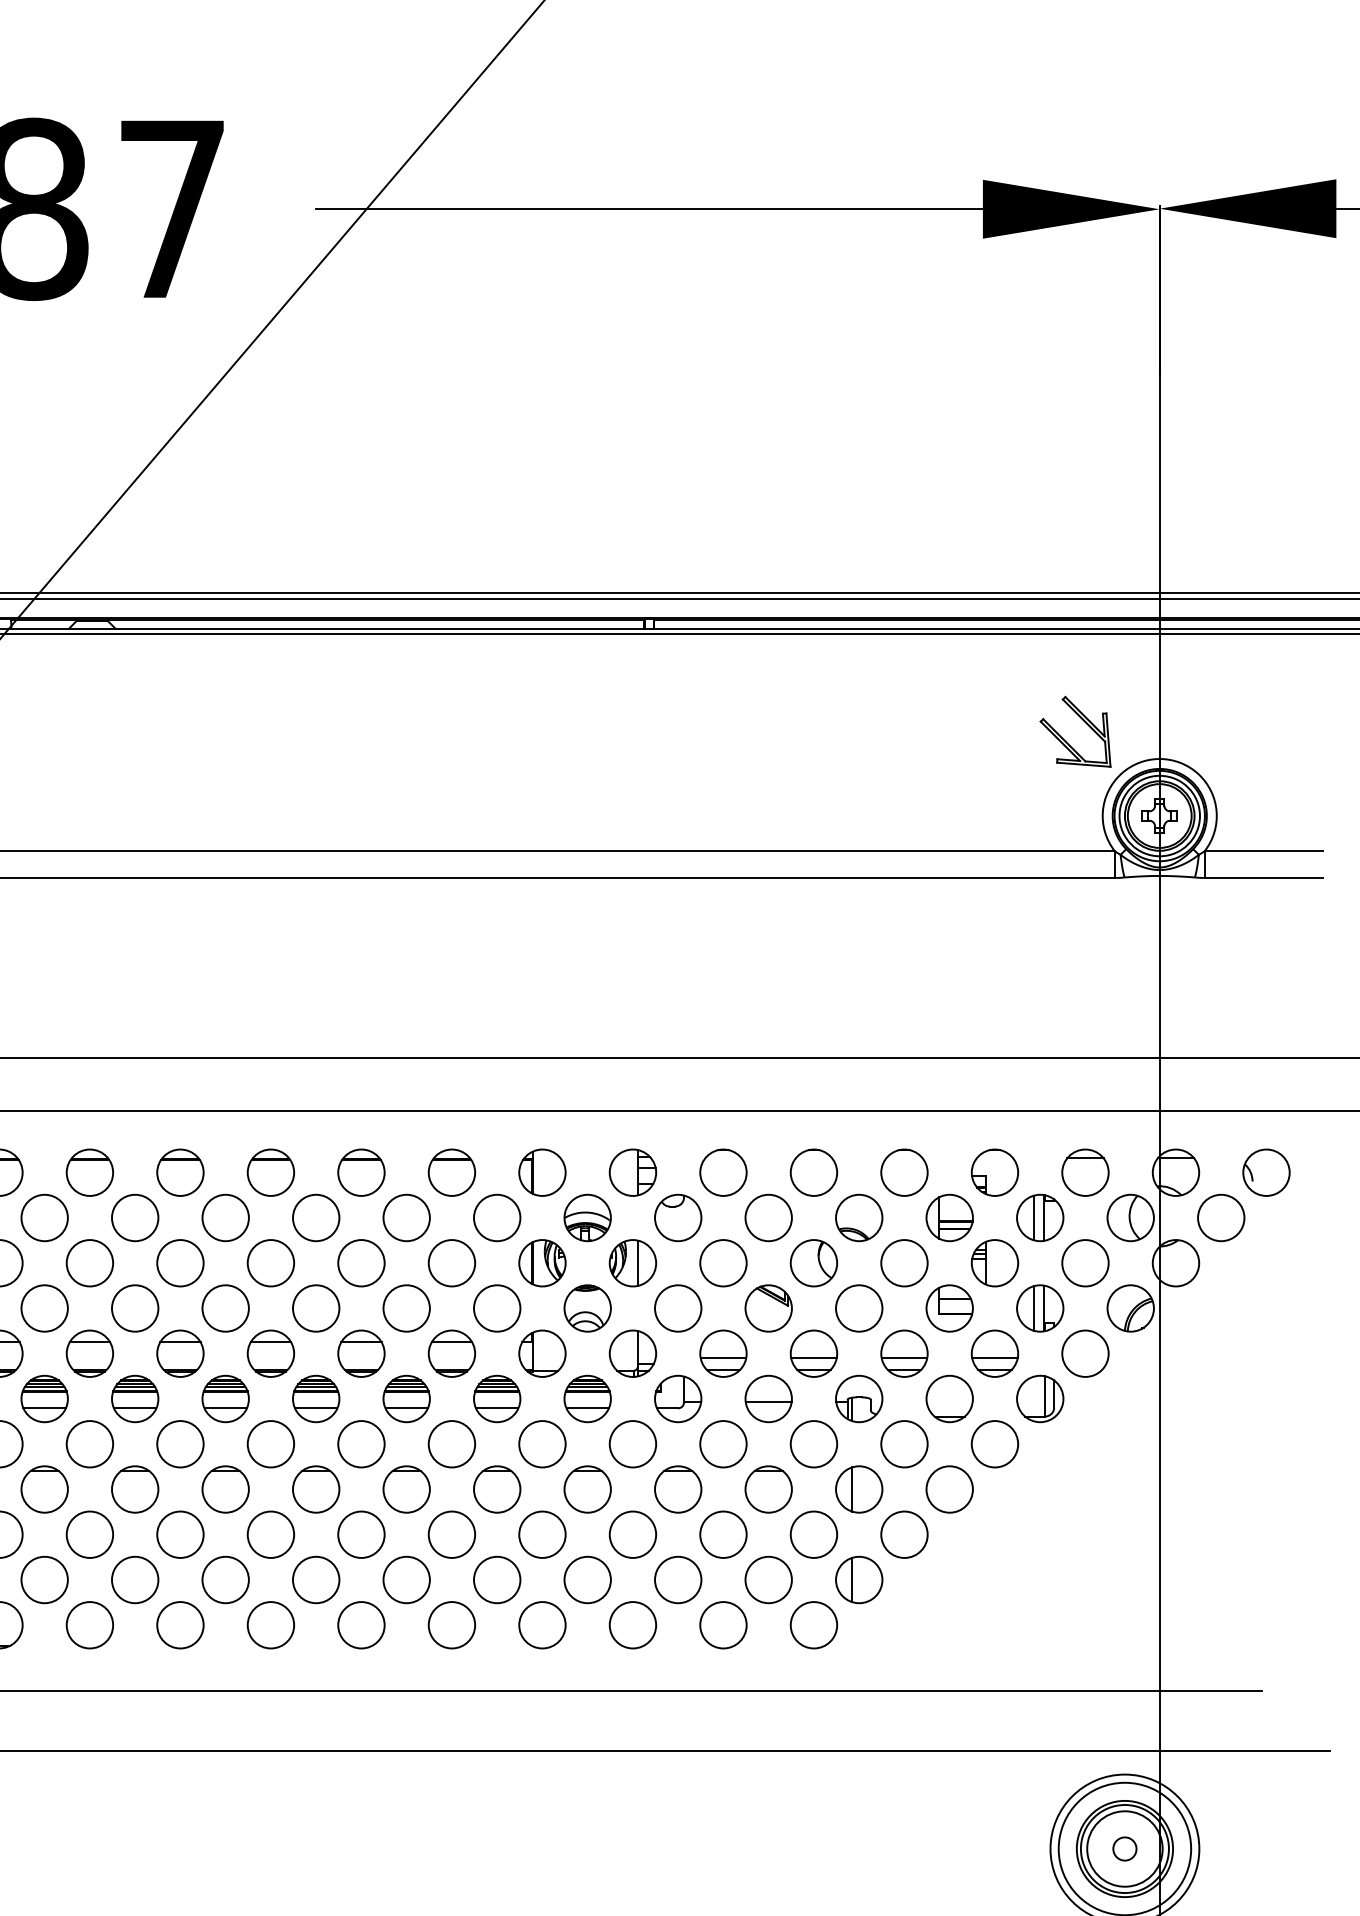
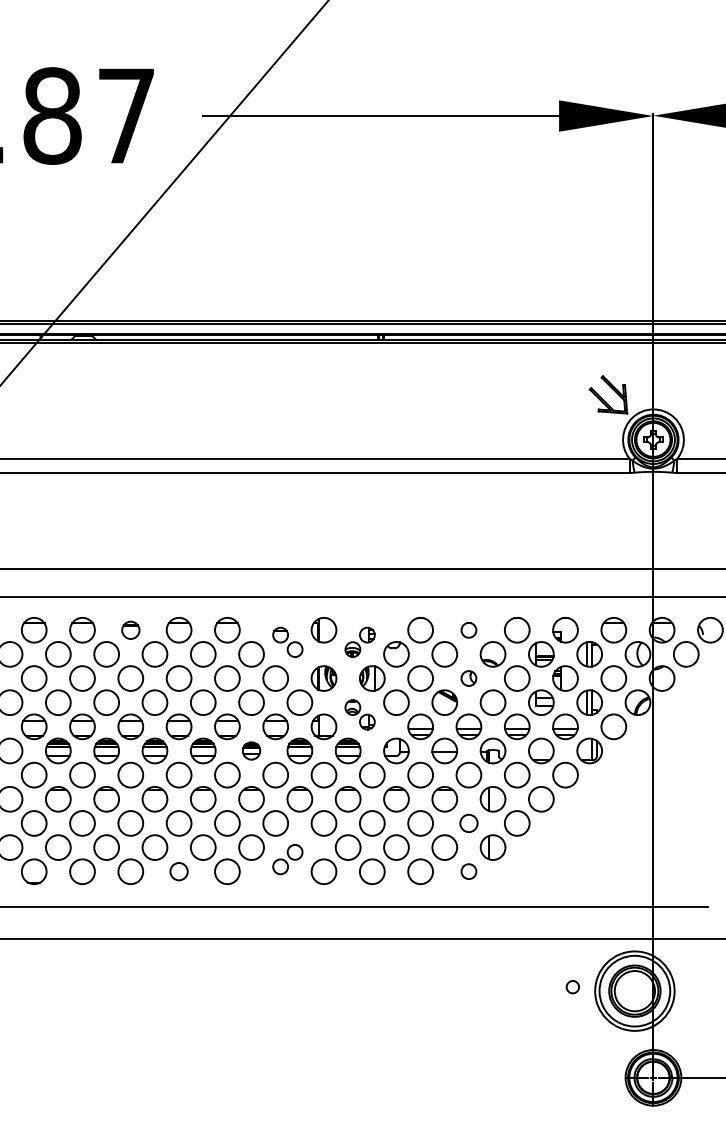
part: (179, 1173) -> (130, 630), size x0.7
part: (813, 1173) -> (468, 630), size x0.6
part: (474, 1195) -> (287, 642), size x0.6
part: (608, 1195) -> (359, 642), size x0.6
part: (813, 1263) -> (468, 678), size x0.6
part: (608, 1330) -> (359, 714), size x0.6
part: (406, 1398) -> (251, 750), size x0.7
circle: (813, 1534) -> (468, 823), size x0.7
part: (474, 1602) -> (287, 859), size x0.6
circle: (269, 1624) -> (178, 871), size x0.7
circle: (813, 1624) -> (468, 871), size x0.6
circle: (1124, 1849) -> (572, 987), moved

